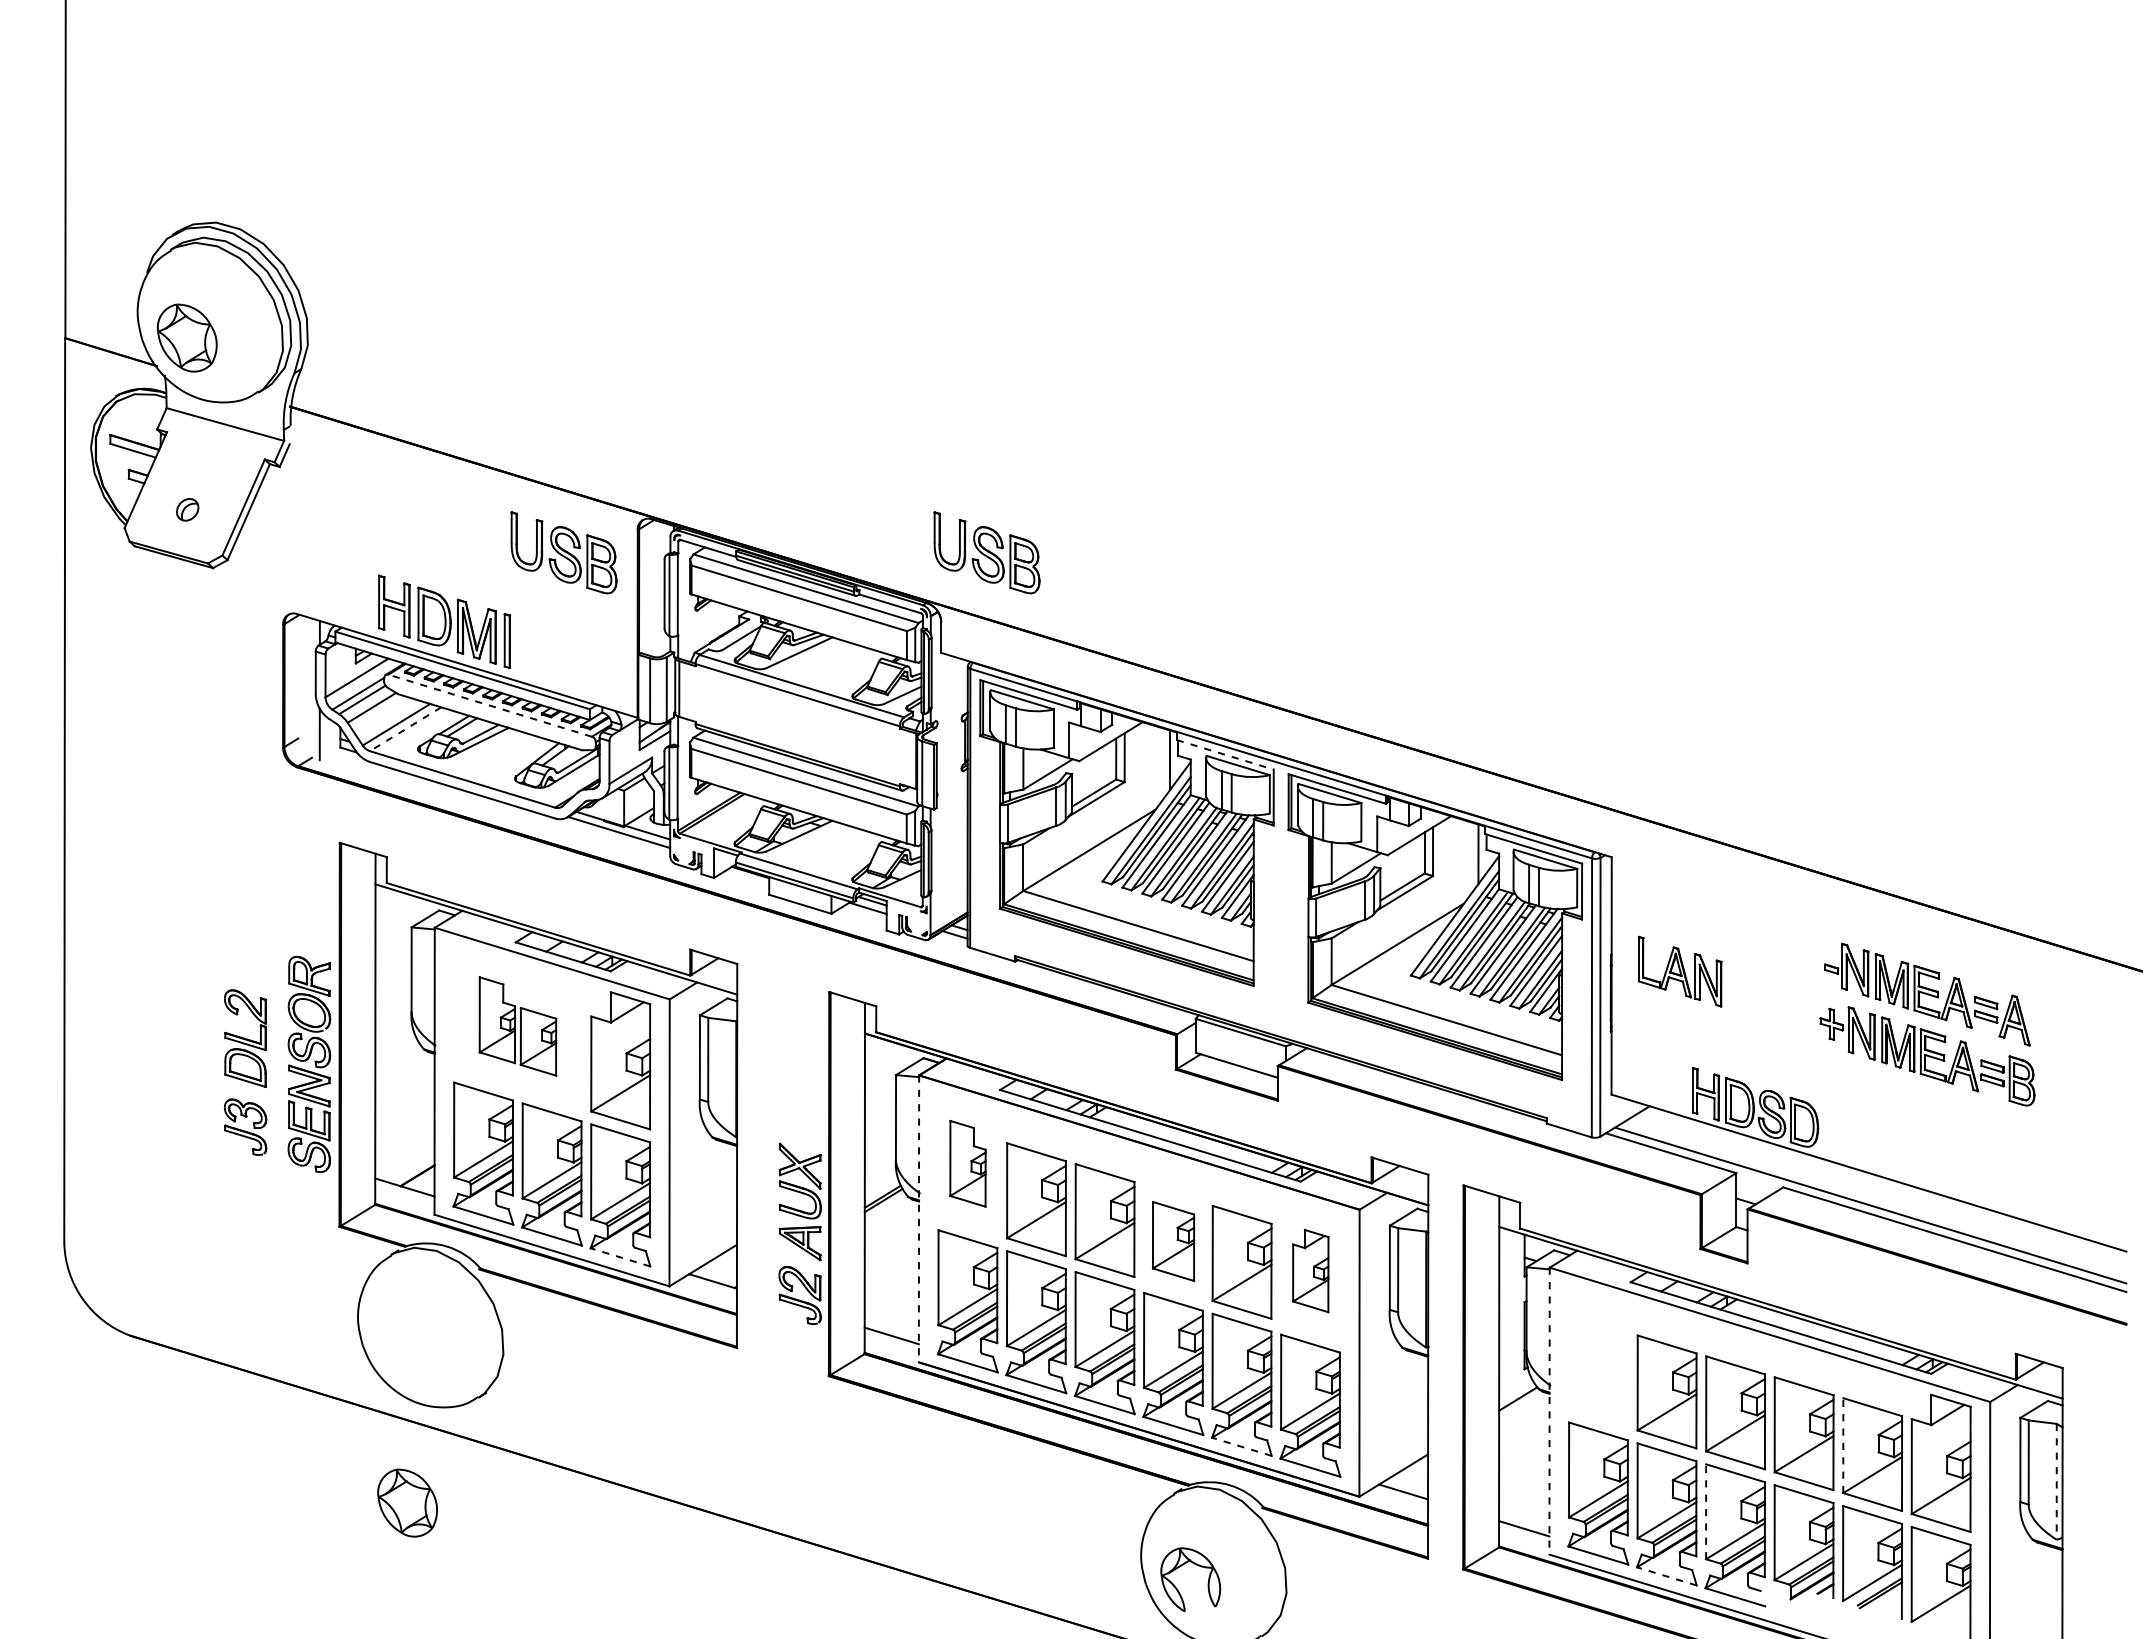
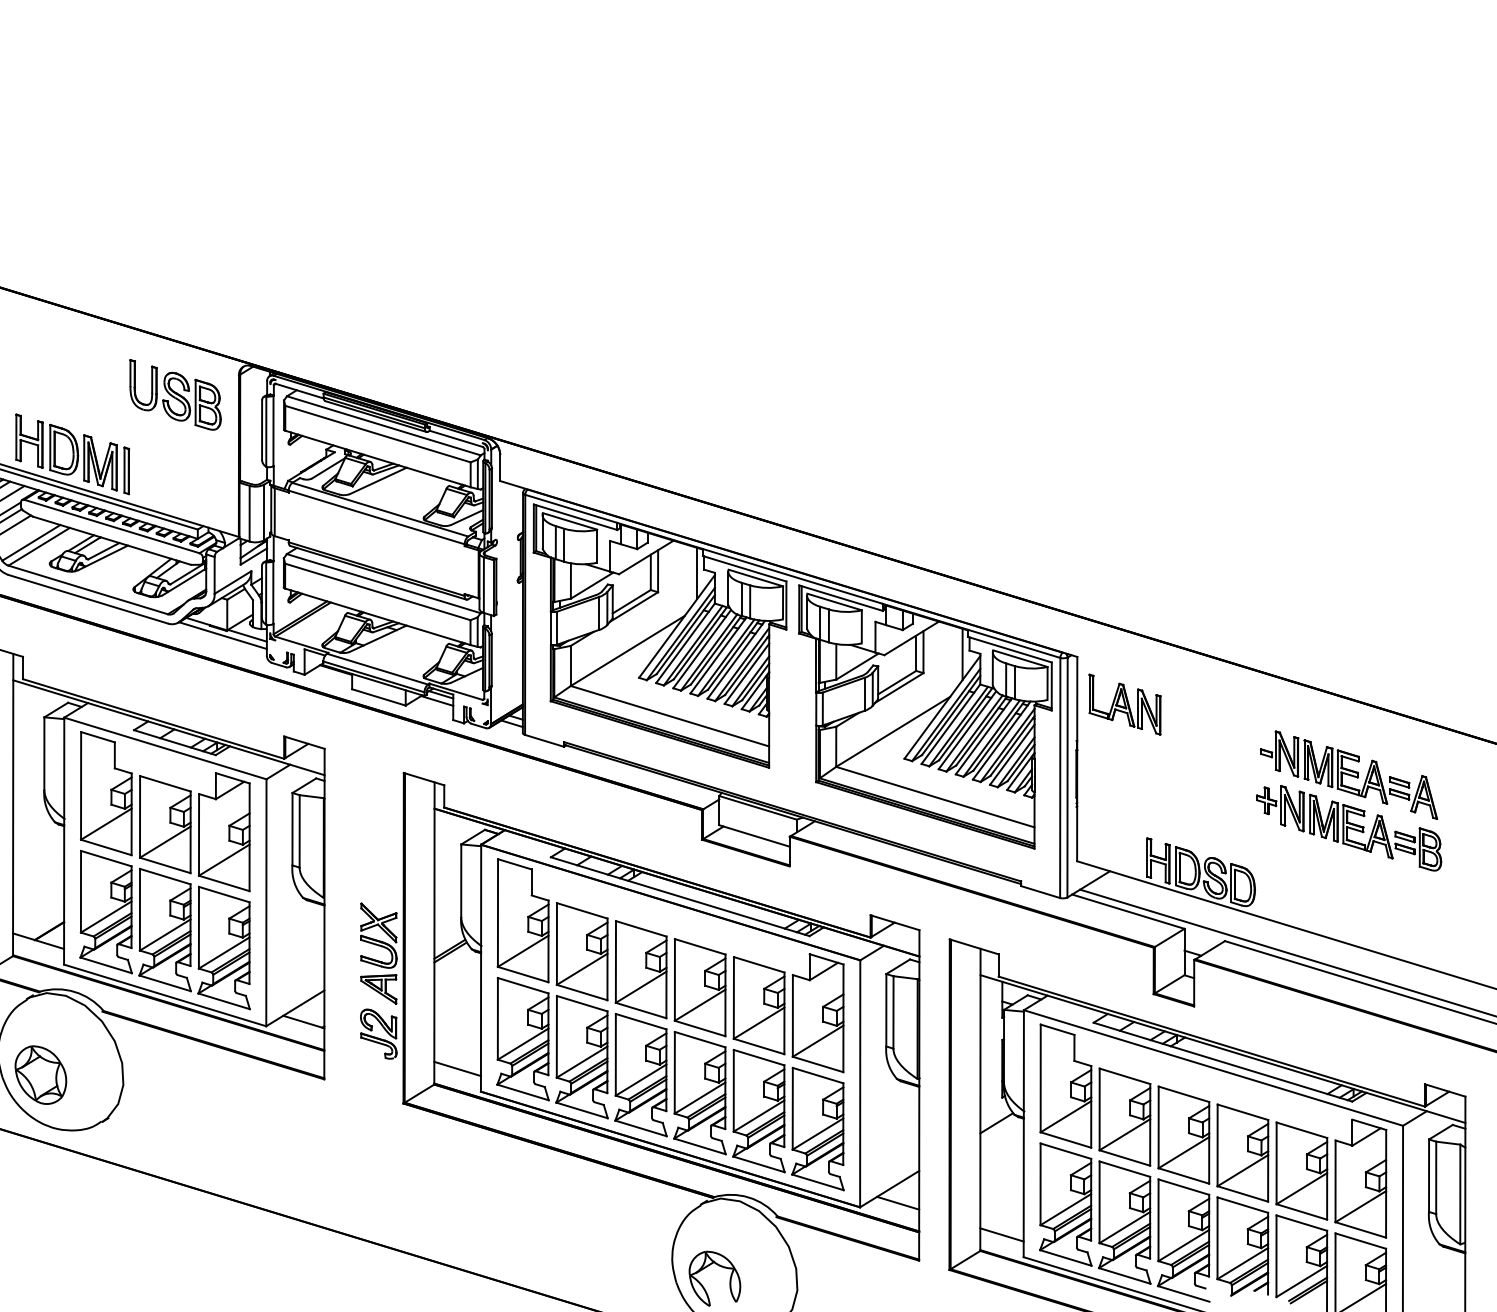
part: (986, 552) -> (539, 394), removed
line: (489, 705) -> (111, 526), dashed -> solid
line: (405, 729) -> (39, 546), dashed -> solid
line: (1225, 754) -> (744, 568), dashed -> solid
part: (1679, 971) -> (1124, 704), moved
part: (517, 1026) -> (135, 802), size x1.67
part: (967, 1163) -> (522, 920), size x1.67
line: (919, 1219) -> (481, 968), dashed -> solid
part: (1173, 1241) -> (700, 987), size x1.43
line: (620, 1257) -> (224, 1001), dashed -> solid
part: (1310, 1270) -> (818, 1012), size x1.67
part: (1598, 1355) -> (1065, 1085), added
line: (1549, 1411) -> (1023, 1133), dashed -> solid
line: (1843, 1445) -> (1276, 1163), dashed -> solid
line: (1241, 1446) -> (758, 1164), dashed -> solid
line: (2056, 1481) -> (1460, 1194), dashed -> solid
part: (407, 1502) -> (40, 1074), moved
line: (1706, 1511) -> (1158, 1220), dashed -> solid
line: (1666, 1576) -> (1124, 1276), dashed -> solid

